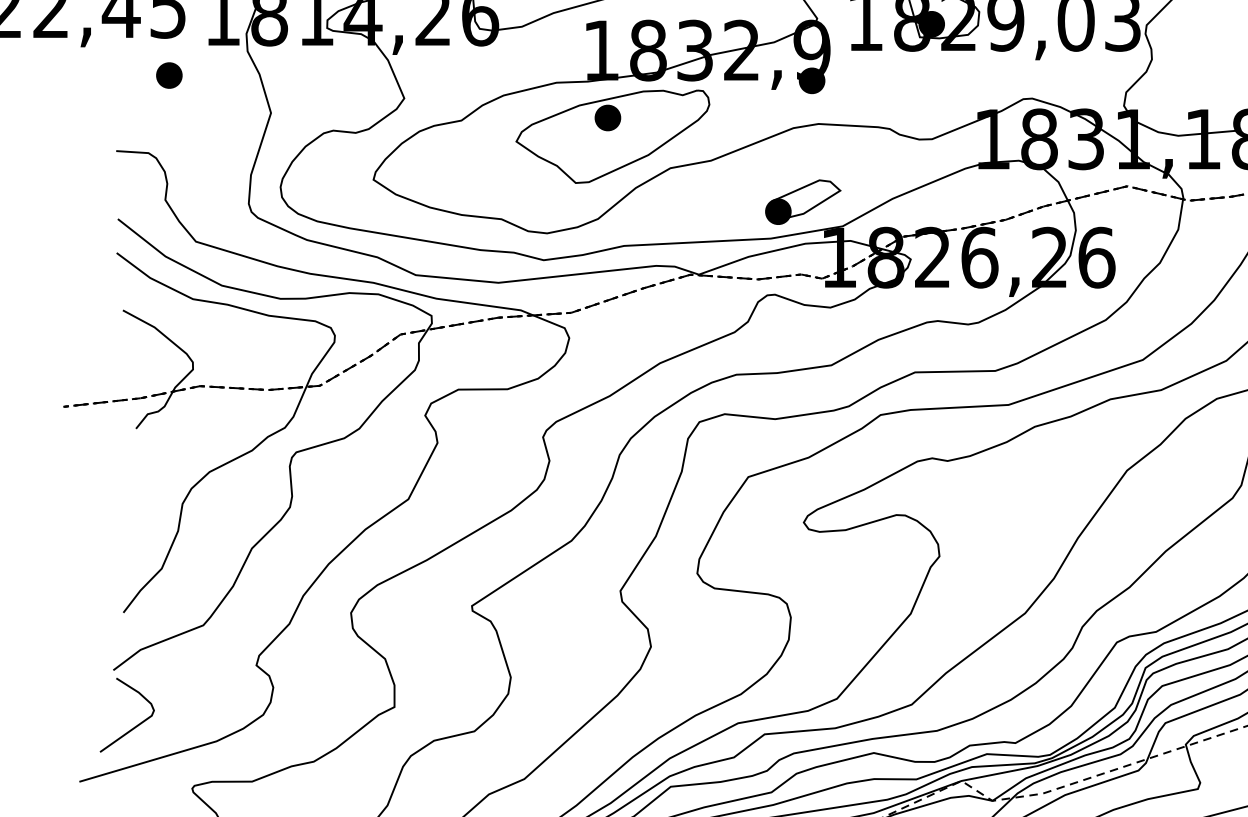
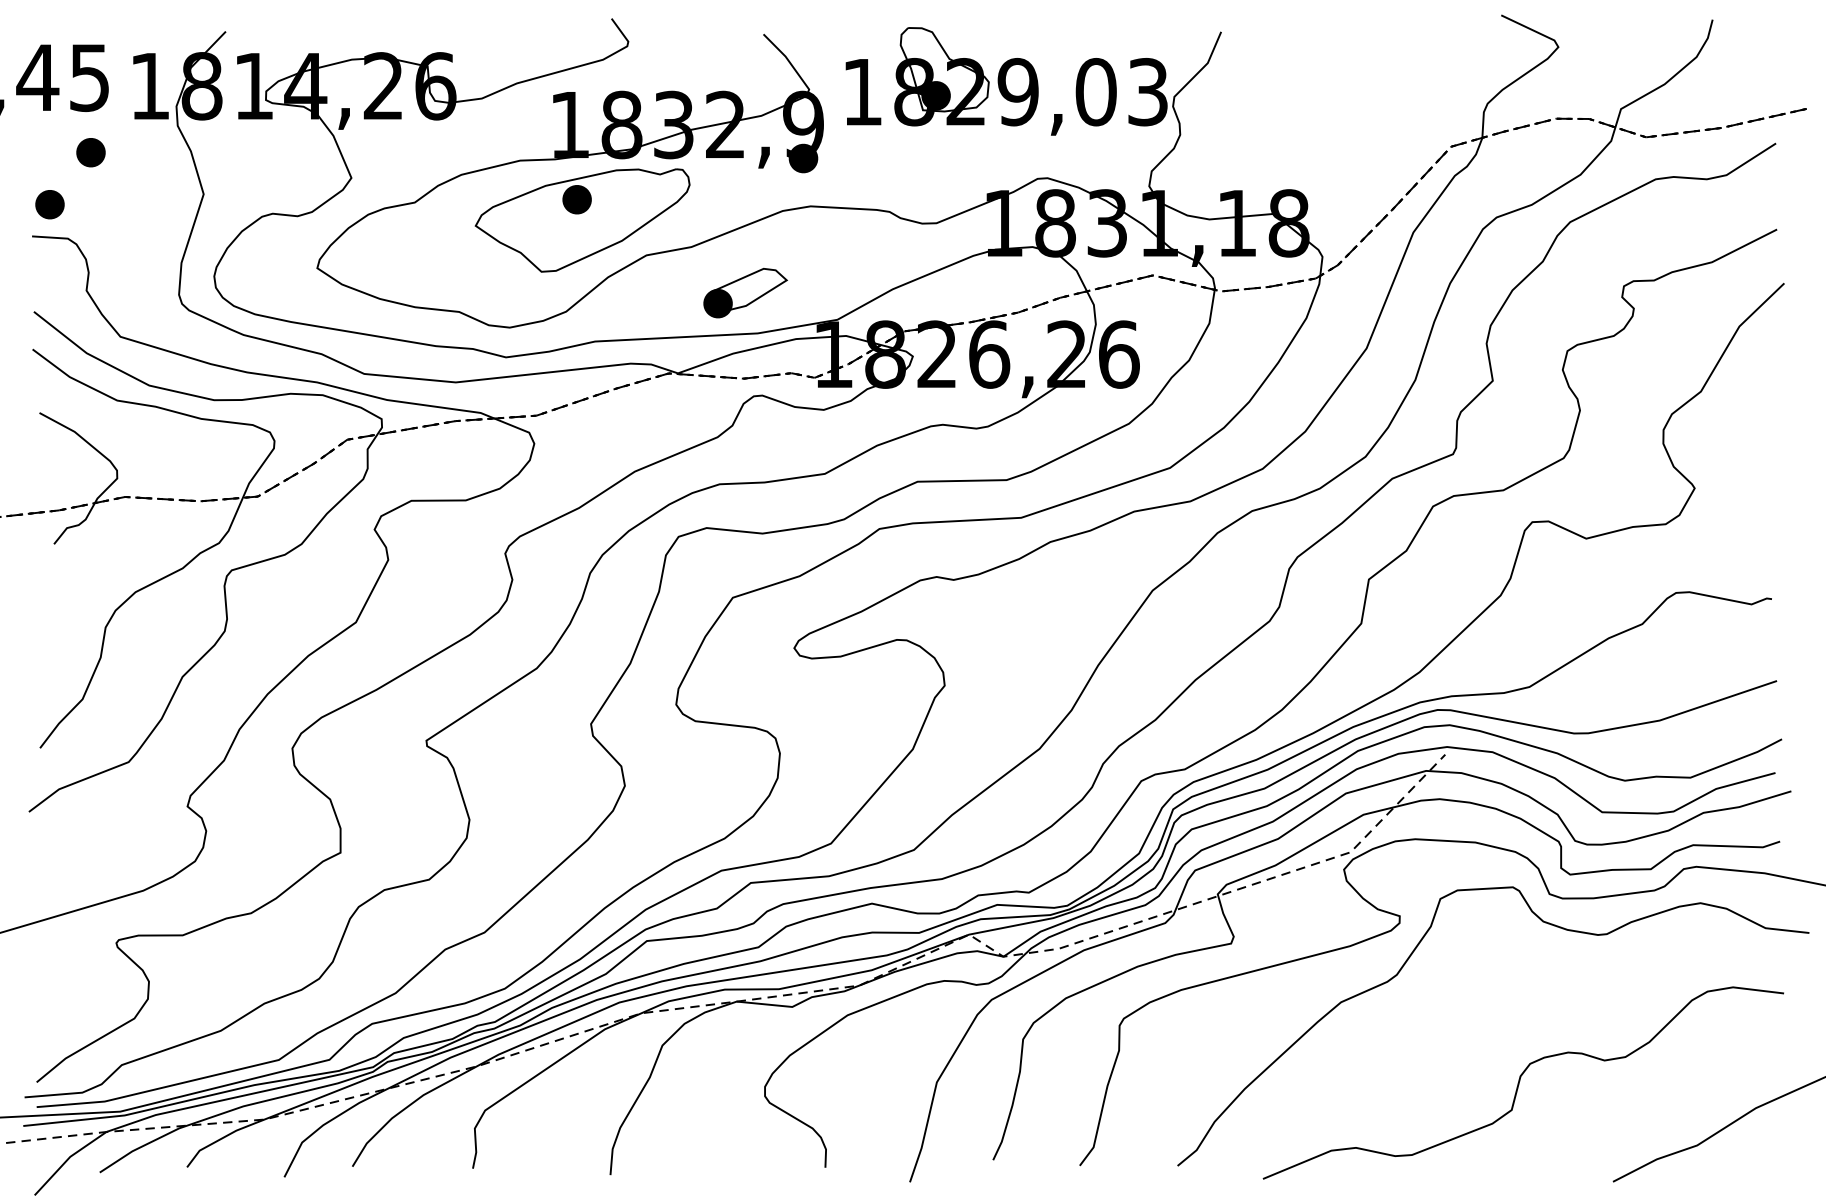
part: (131, 122) -> (49, 204), added
part: (803, 202) -> (745, 293), moved
curve: (135, 725) -> (53, 873), removed

